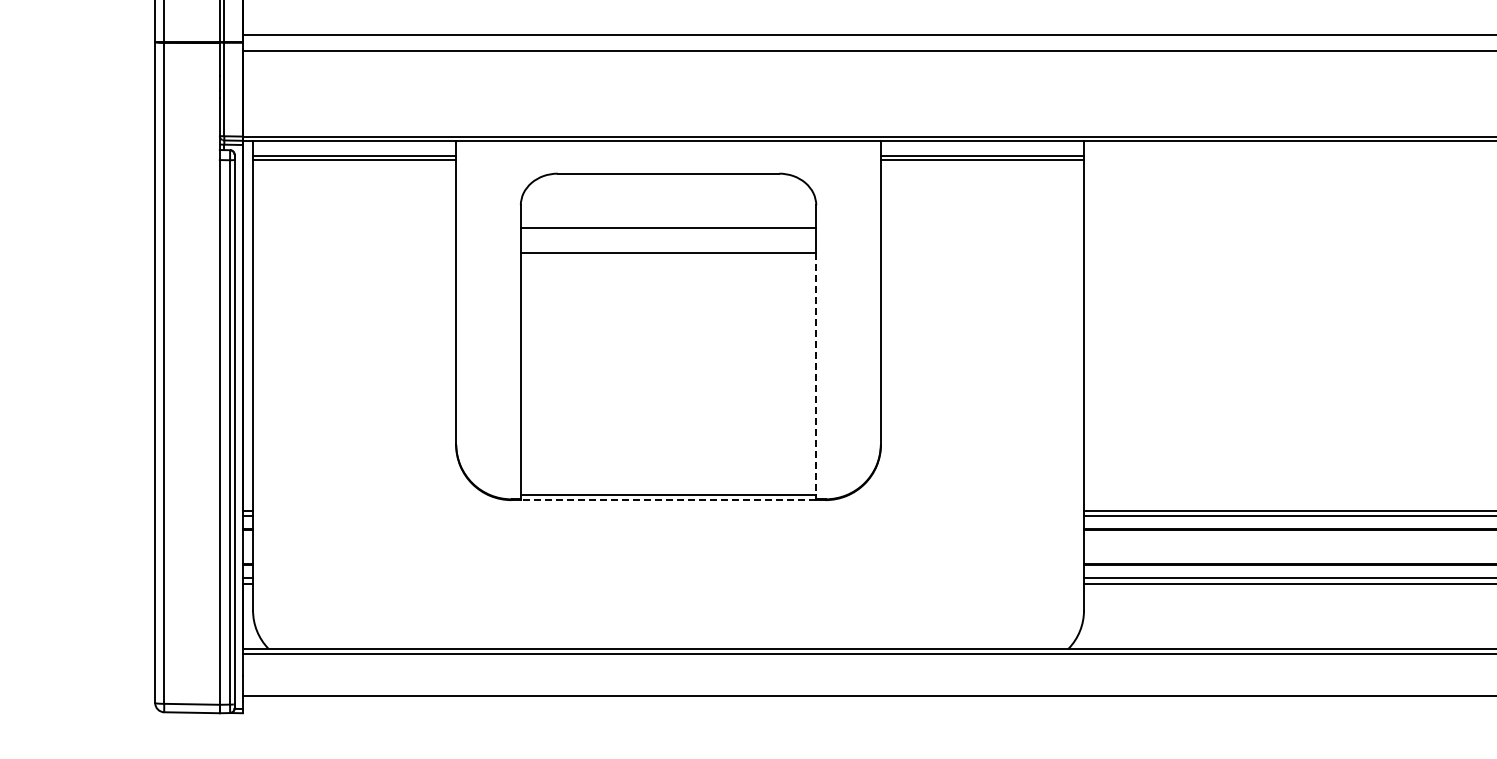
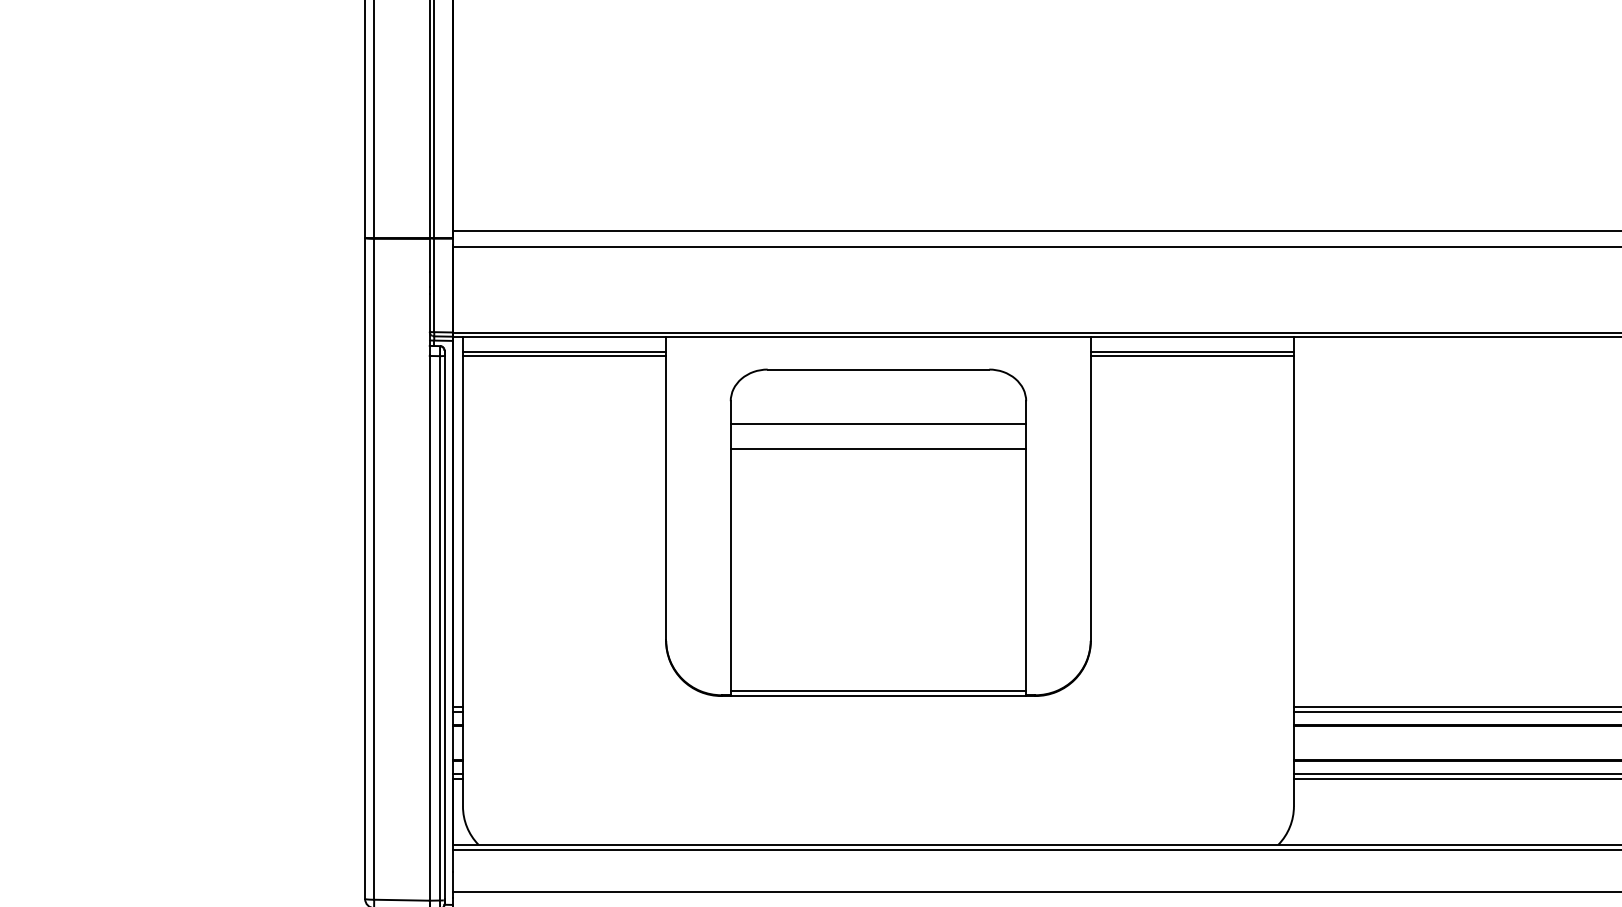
line: (816, 373) -> (1026, 569), dashed -> solid
line: (668, 500) -> (878, 696), dashed -> solid

